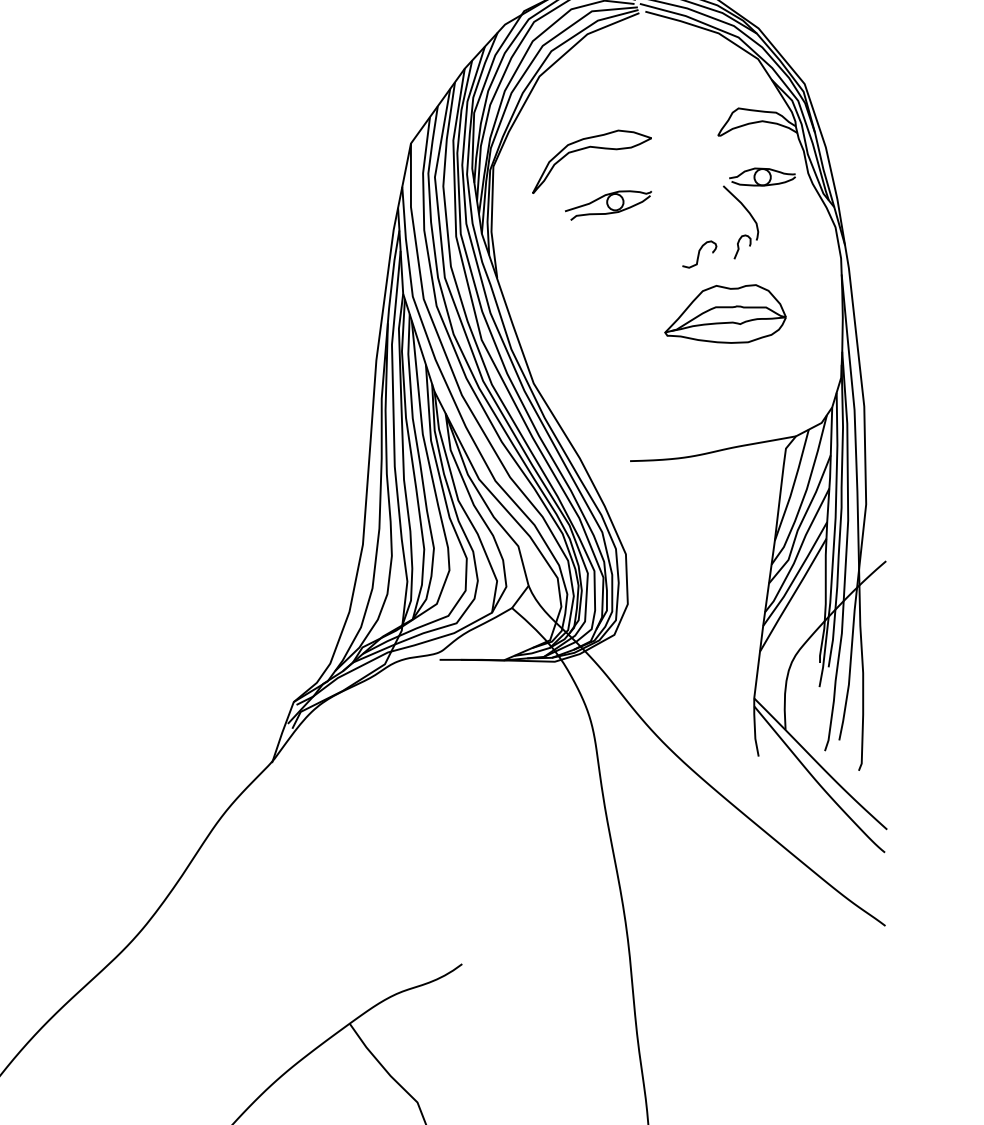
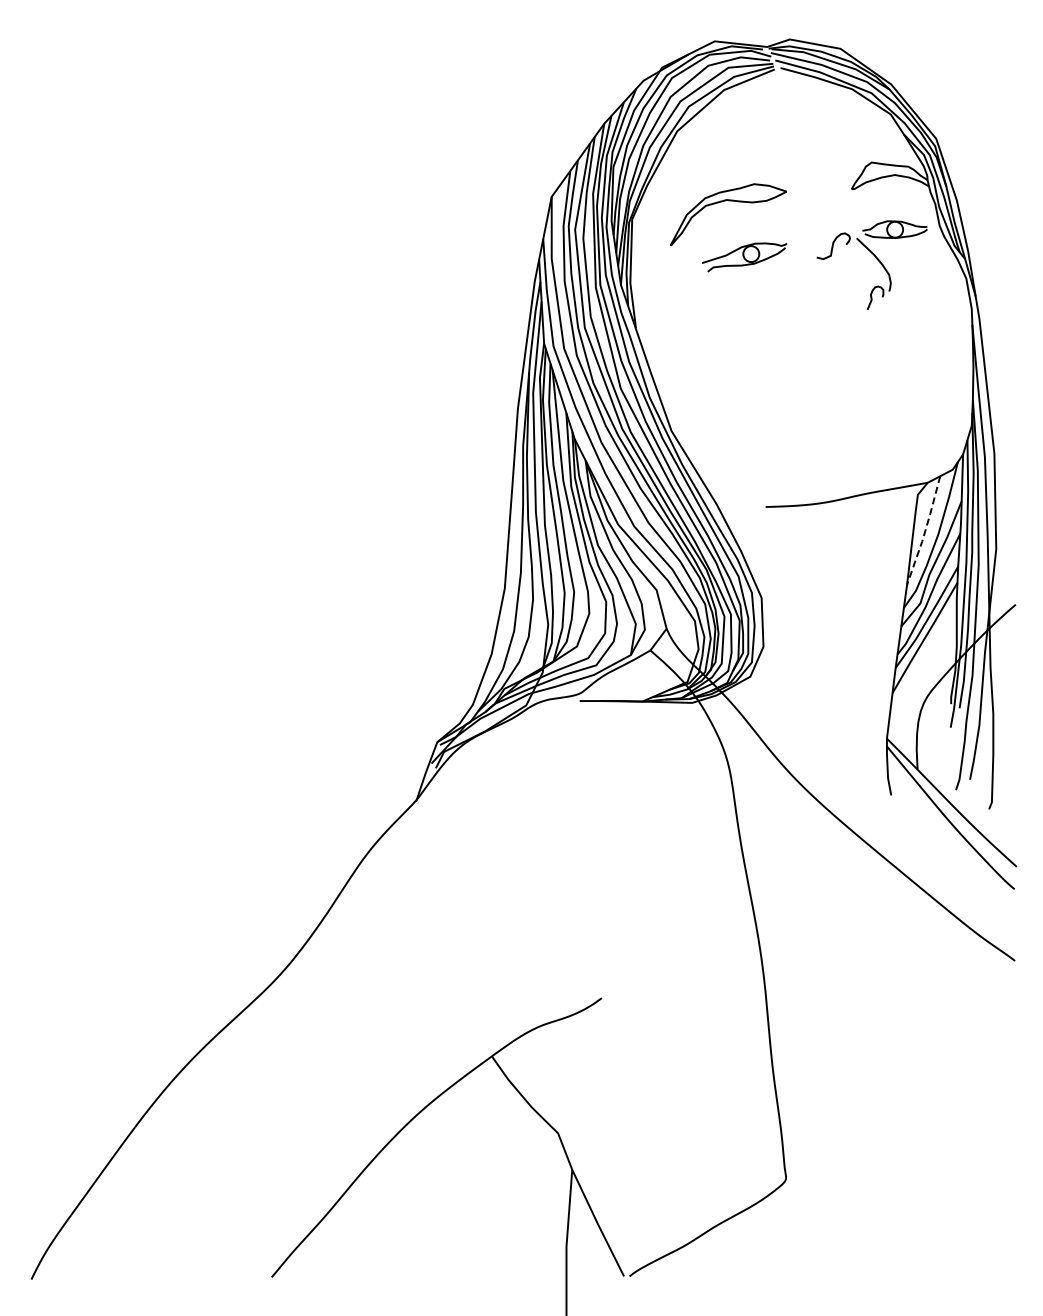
curve: (699, 253) -> (833, 245), moved
part: (725, 314) -> (858, 363), removed
line: (793, 486) -> (925, 531), solid -> dashed

